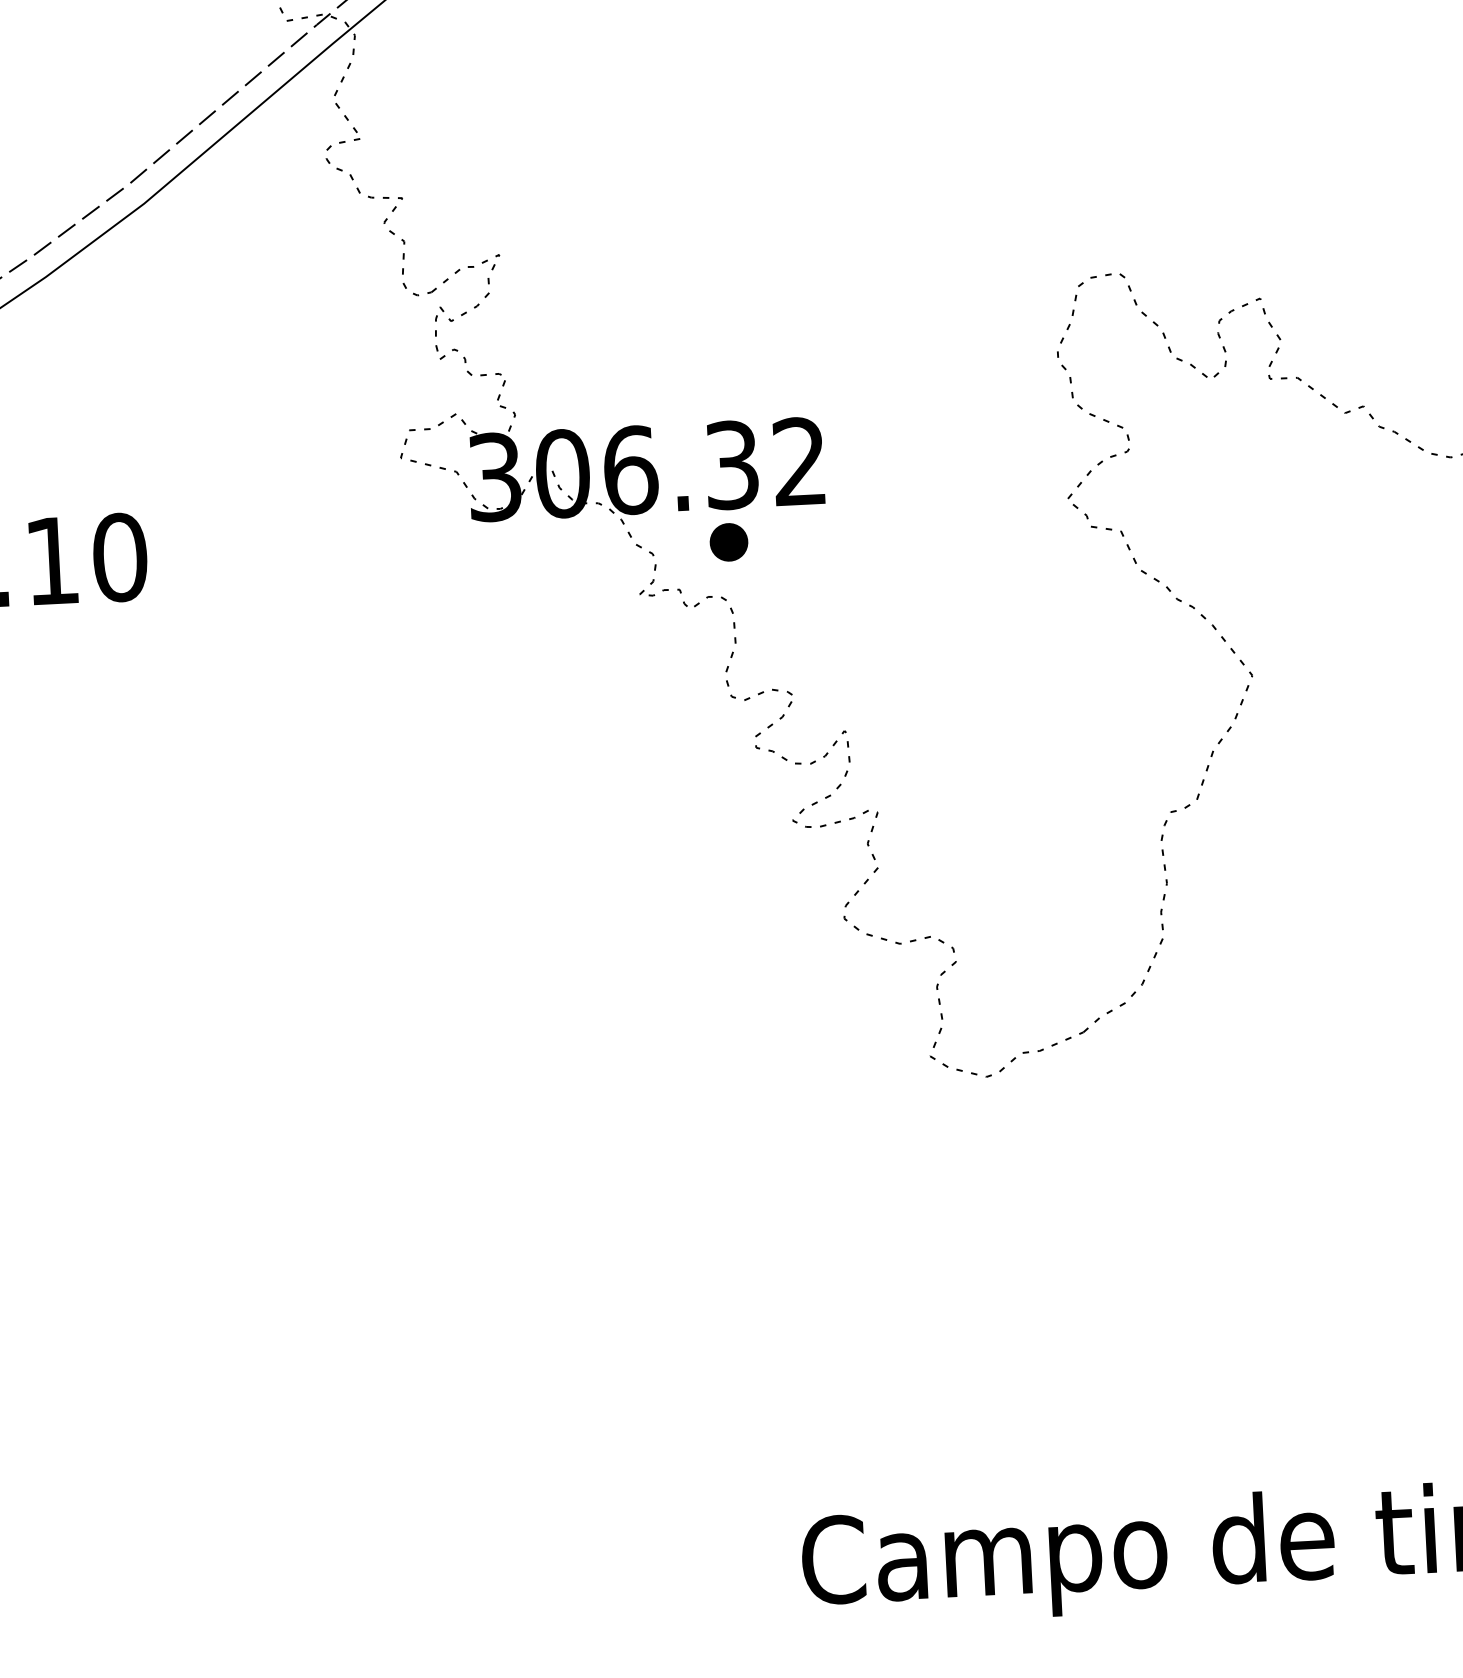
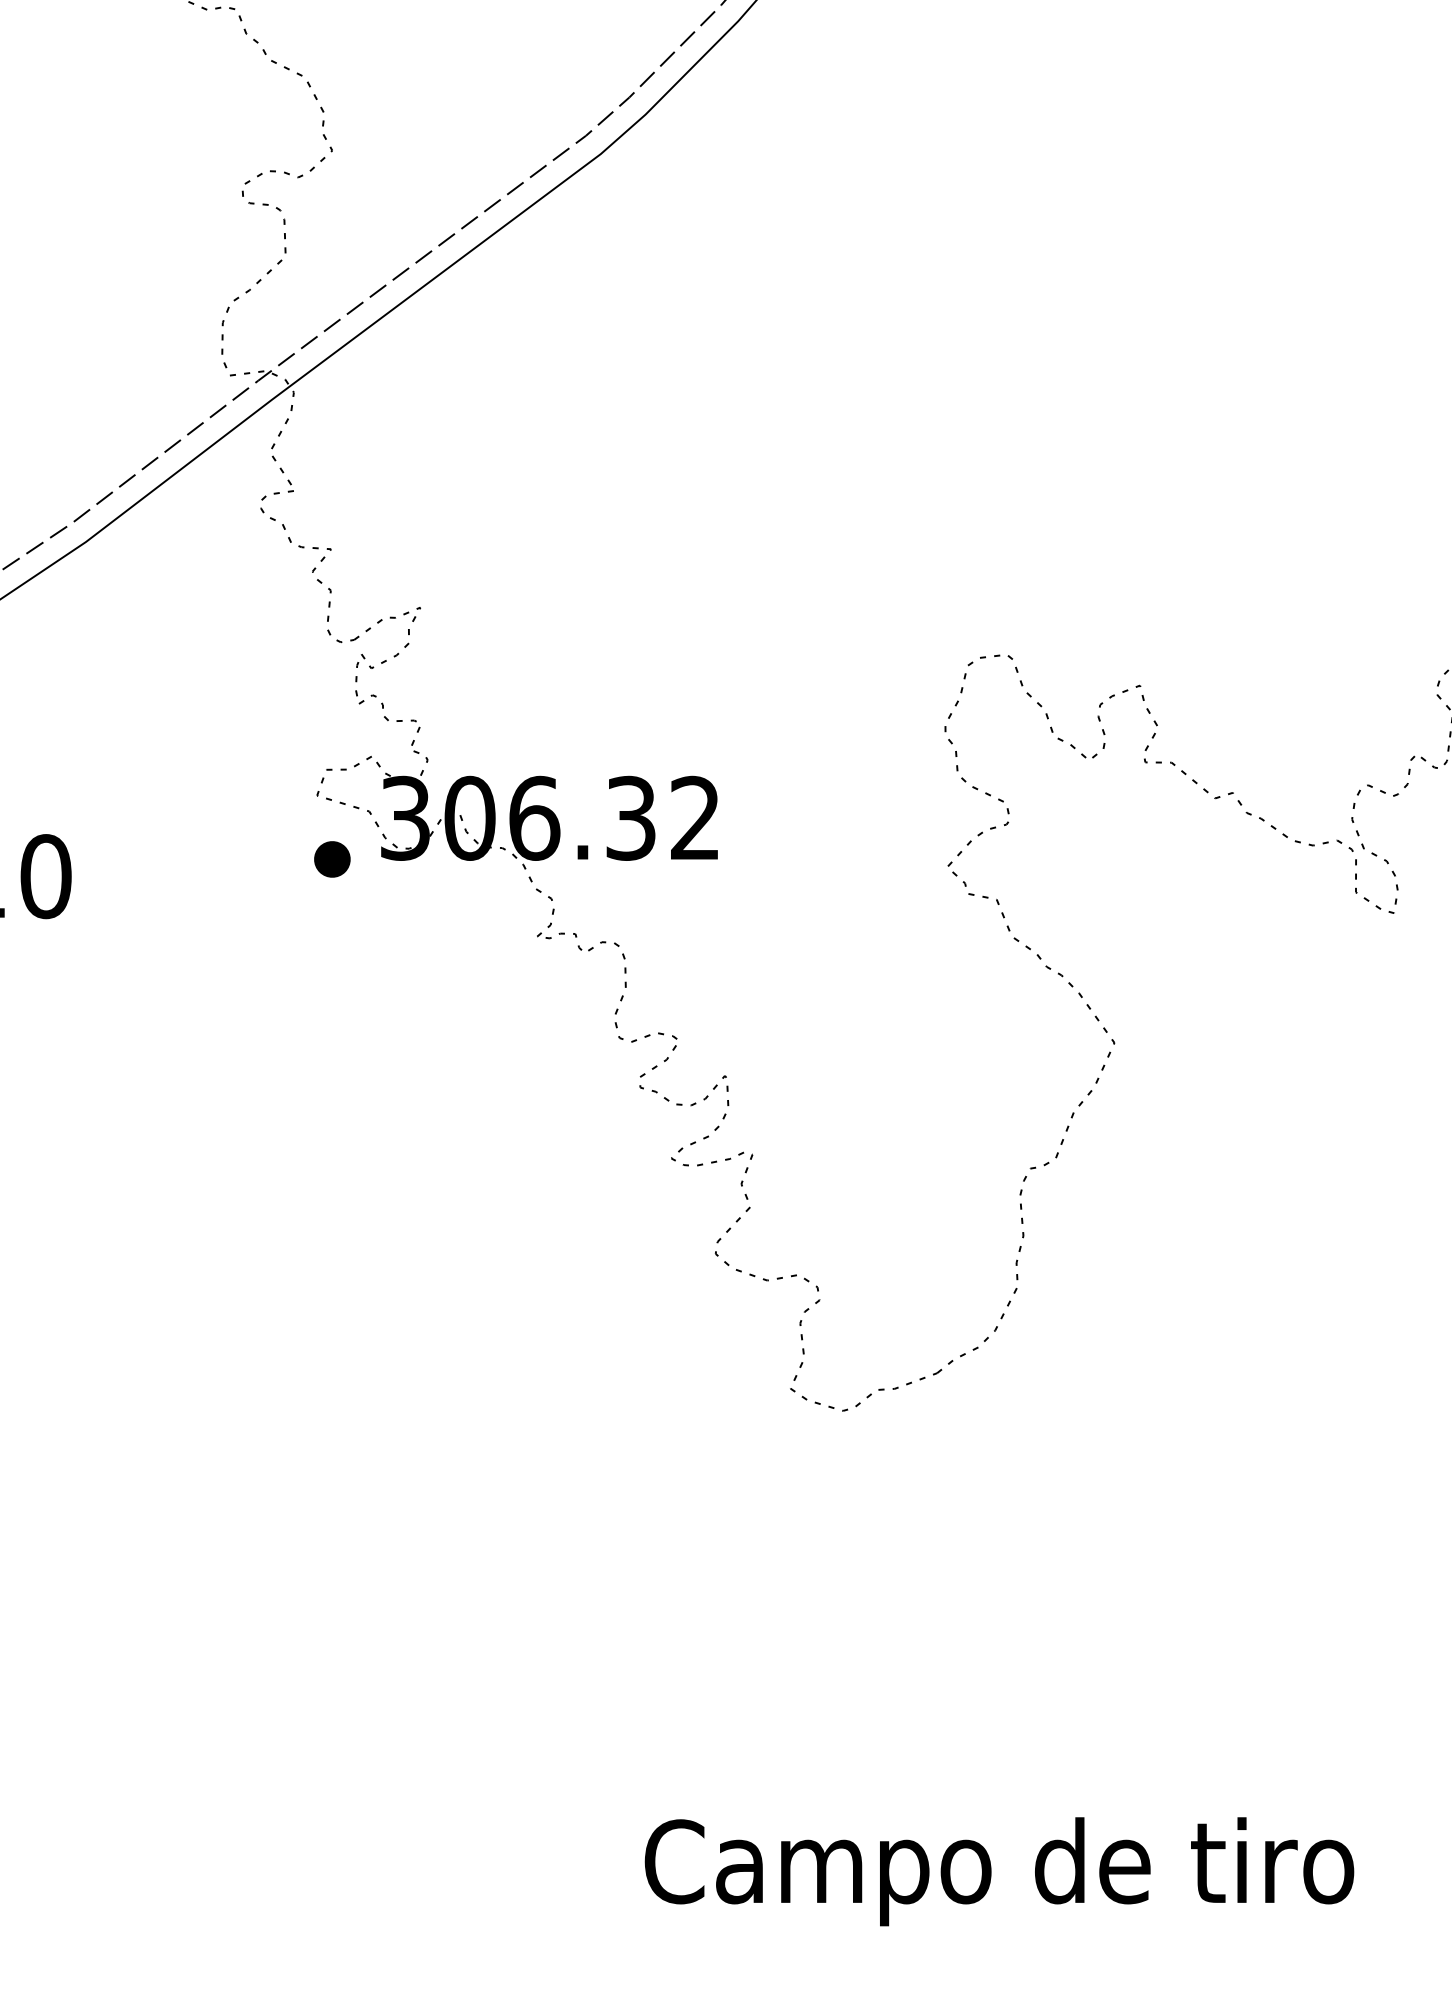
part: (729, 542) -> (332, 859), moved

